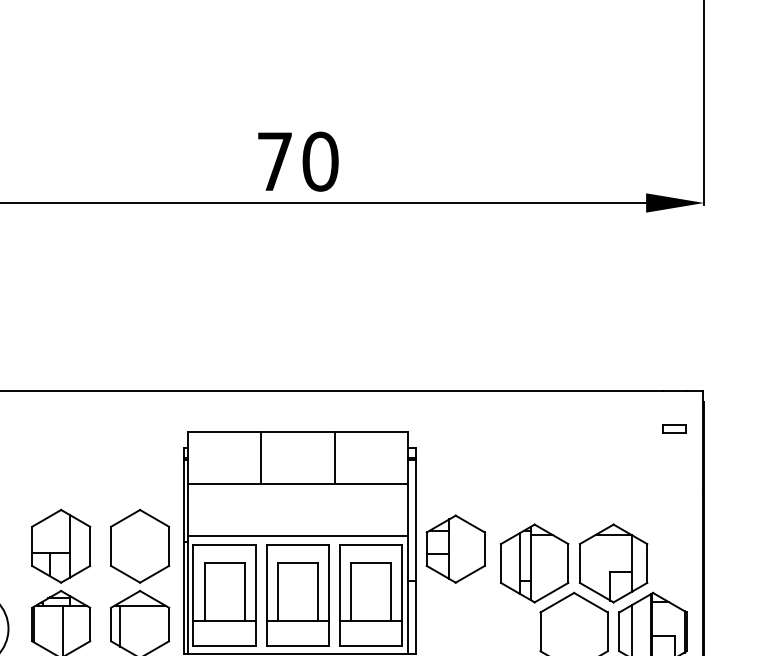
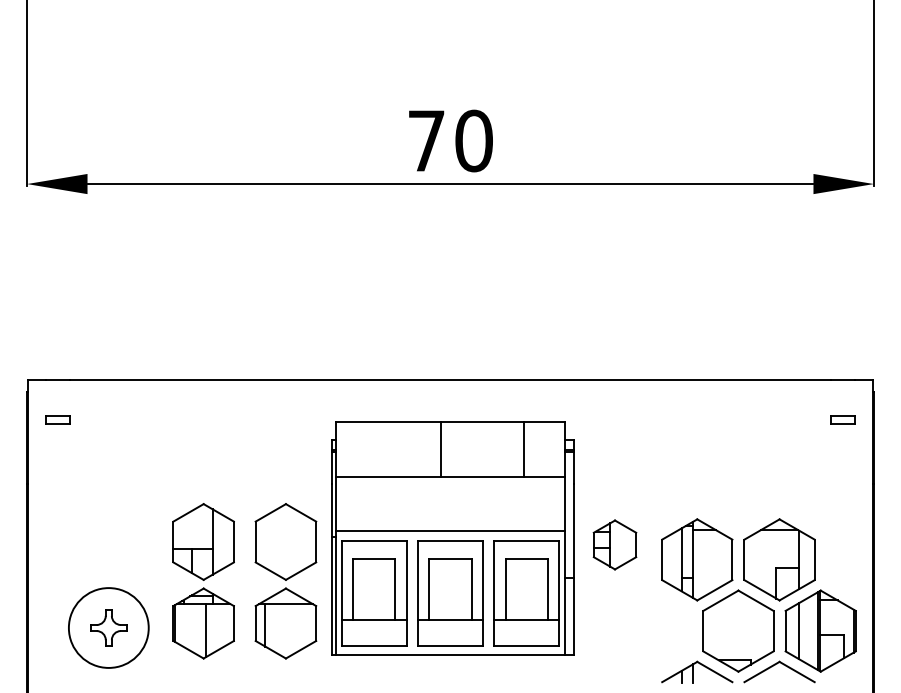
line: (261, 457) -> (441, 449), moved
line: (334, 457) -> (523, 449), moved
part: (455, 548) -> (614, 544), size x0.7

